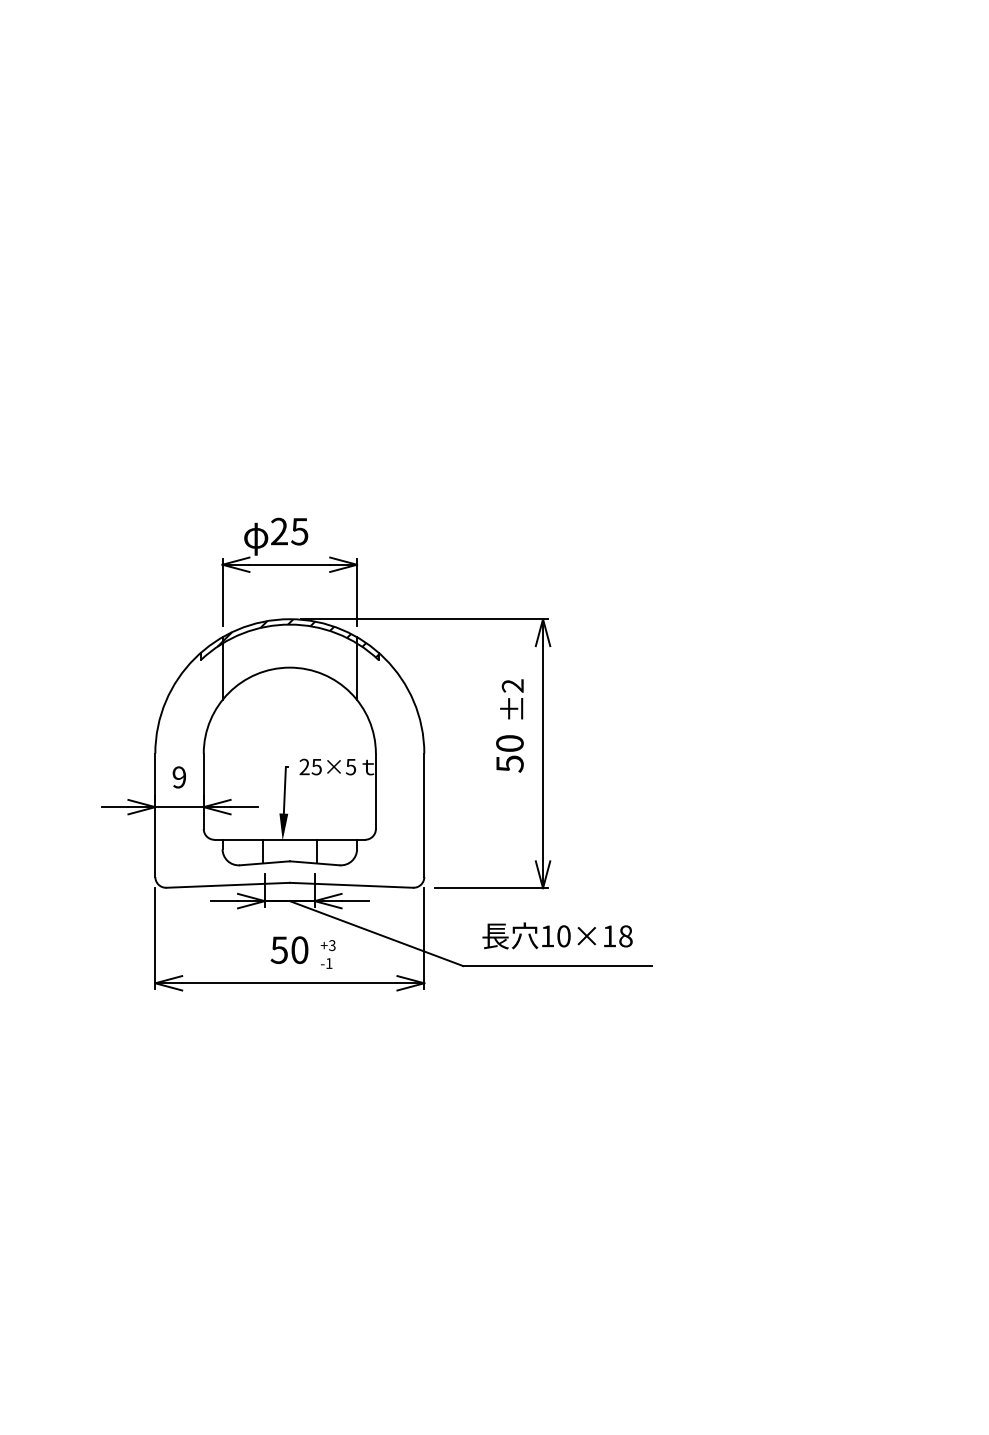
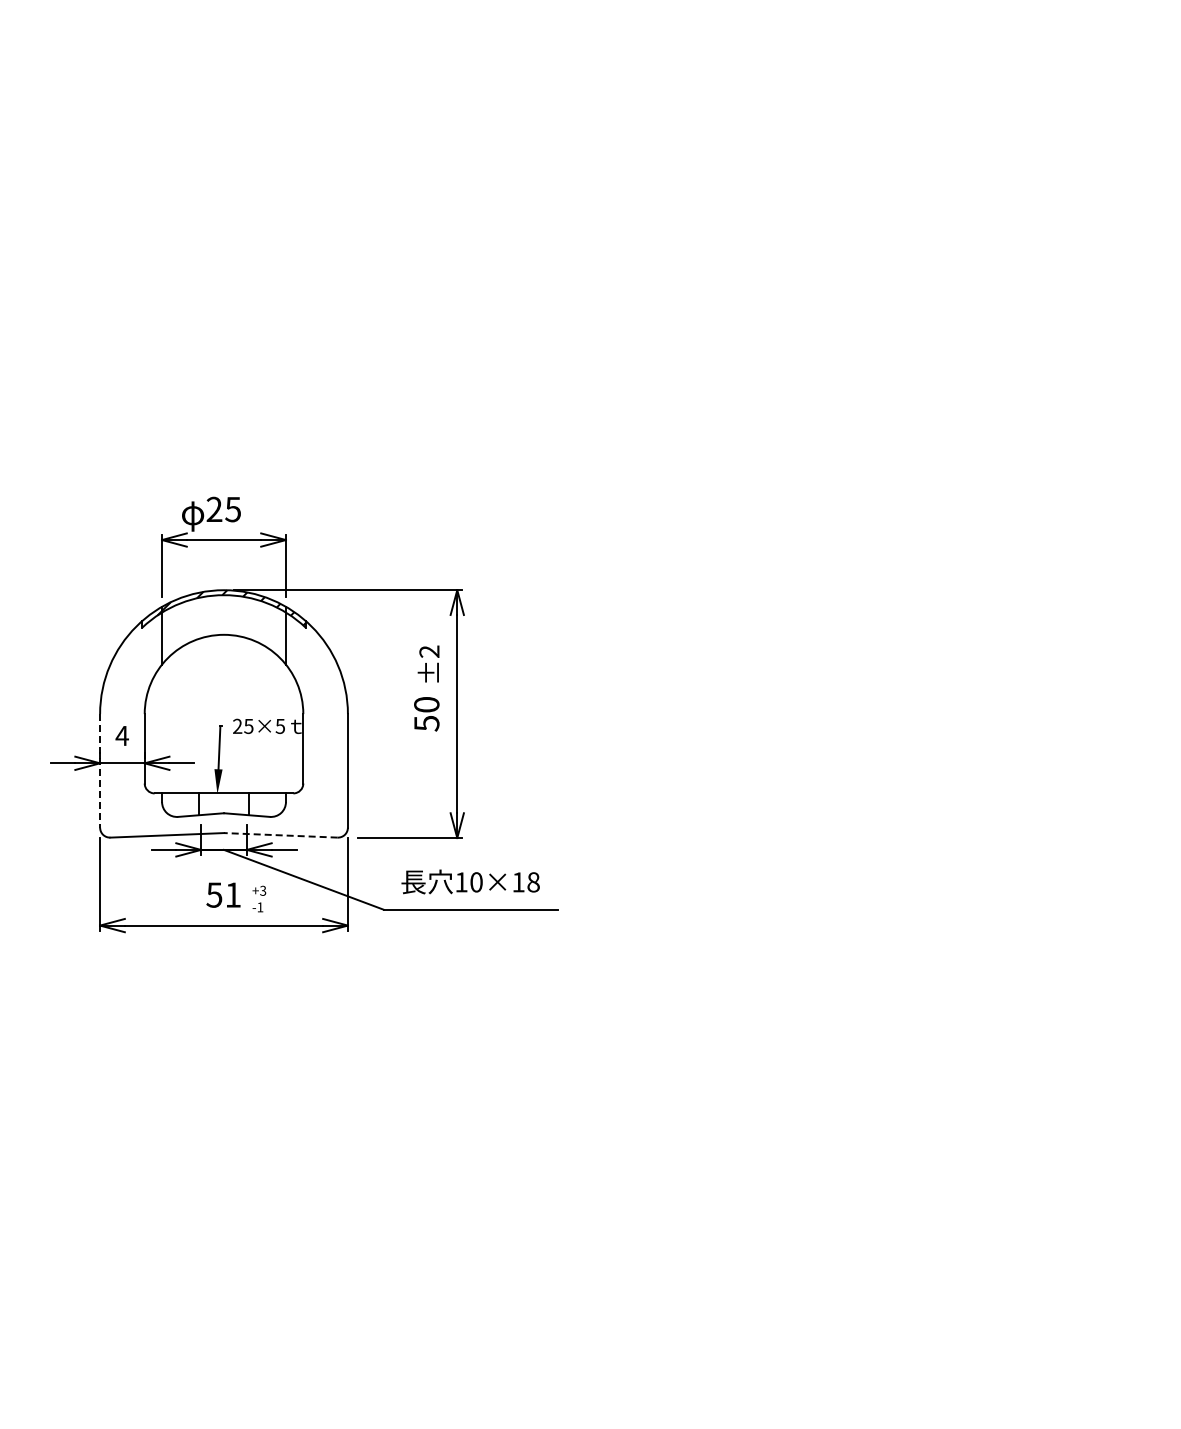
text: (178, 776) -> (121, 735), 9 -> 4
line: (155, 814) -> (100, 770), solid -> dashed
line: (351, 885) -> (280, 835), solid -> dashed
text: (300, 949) -> (233, 894), 50 -> 51

